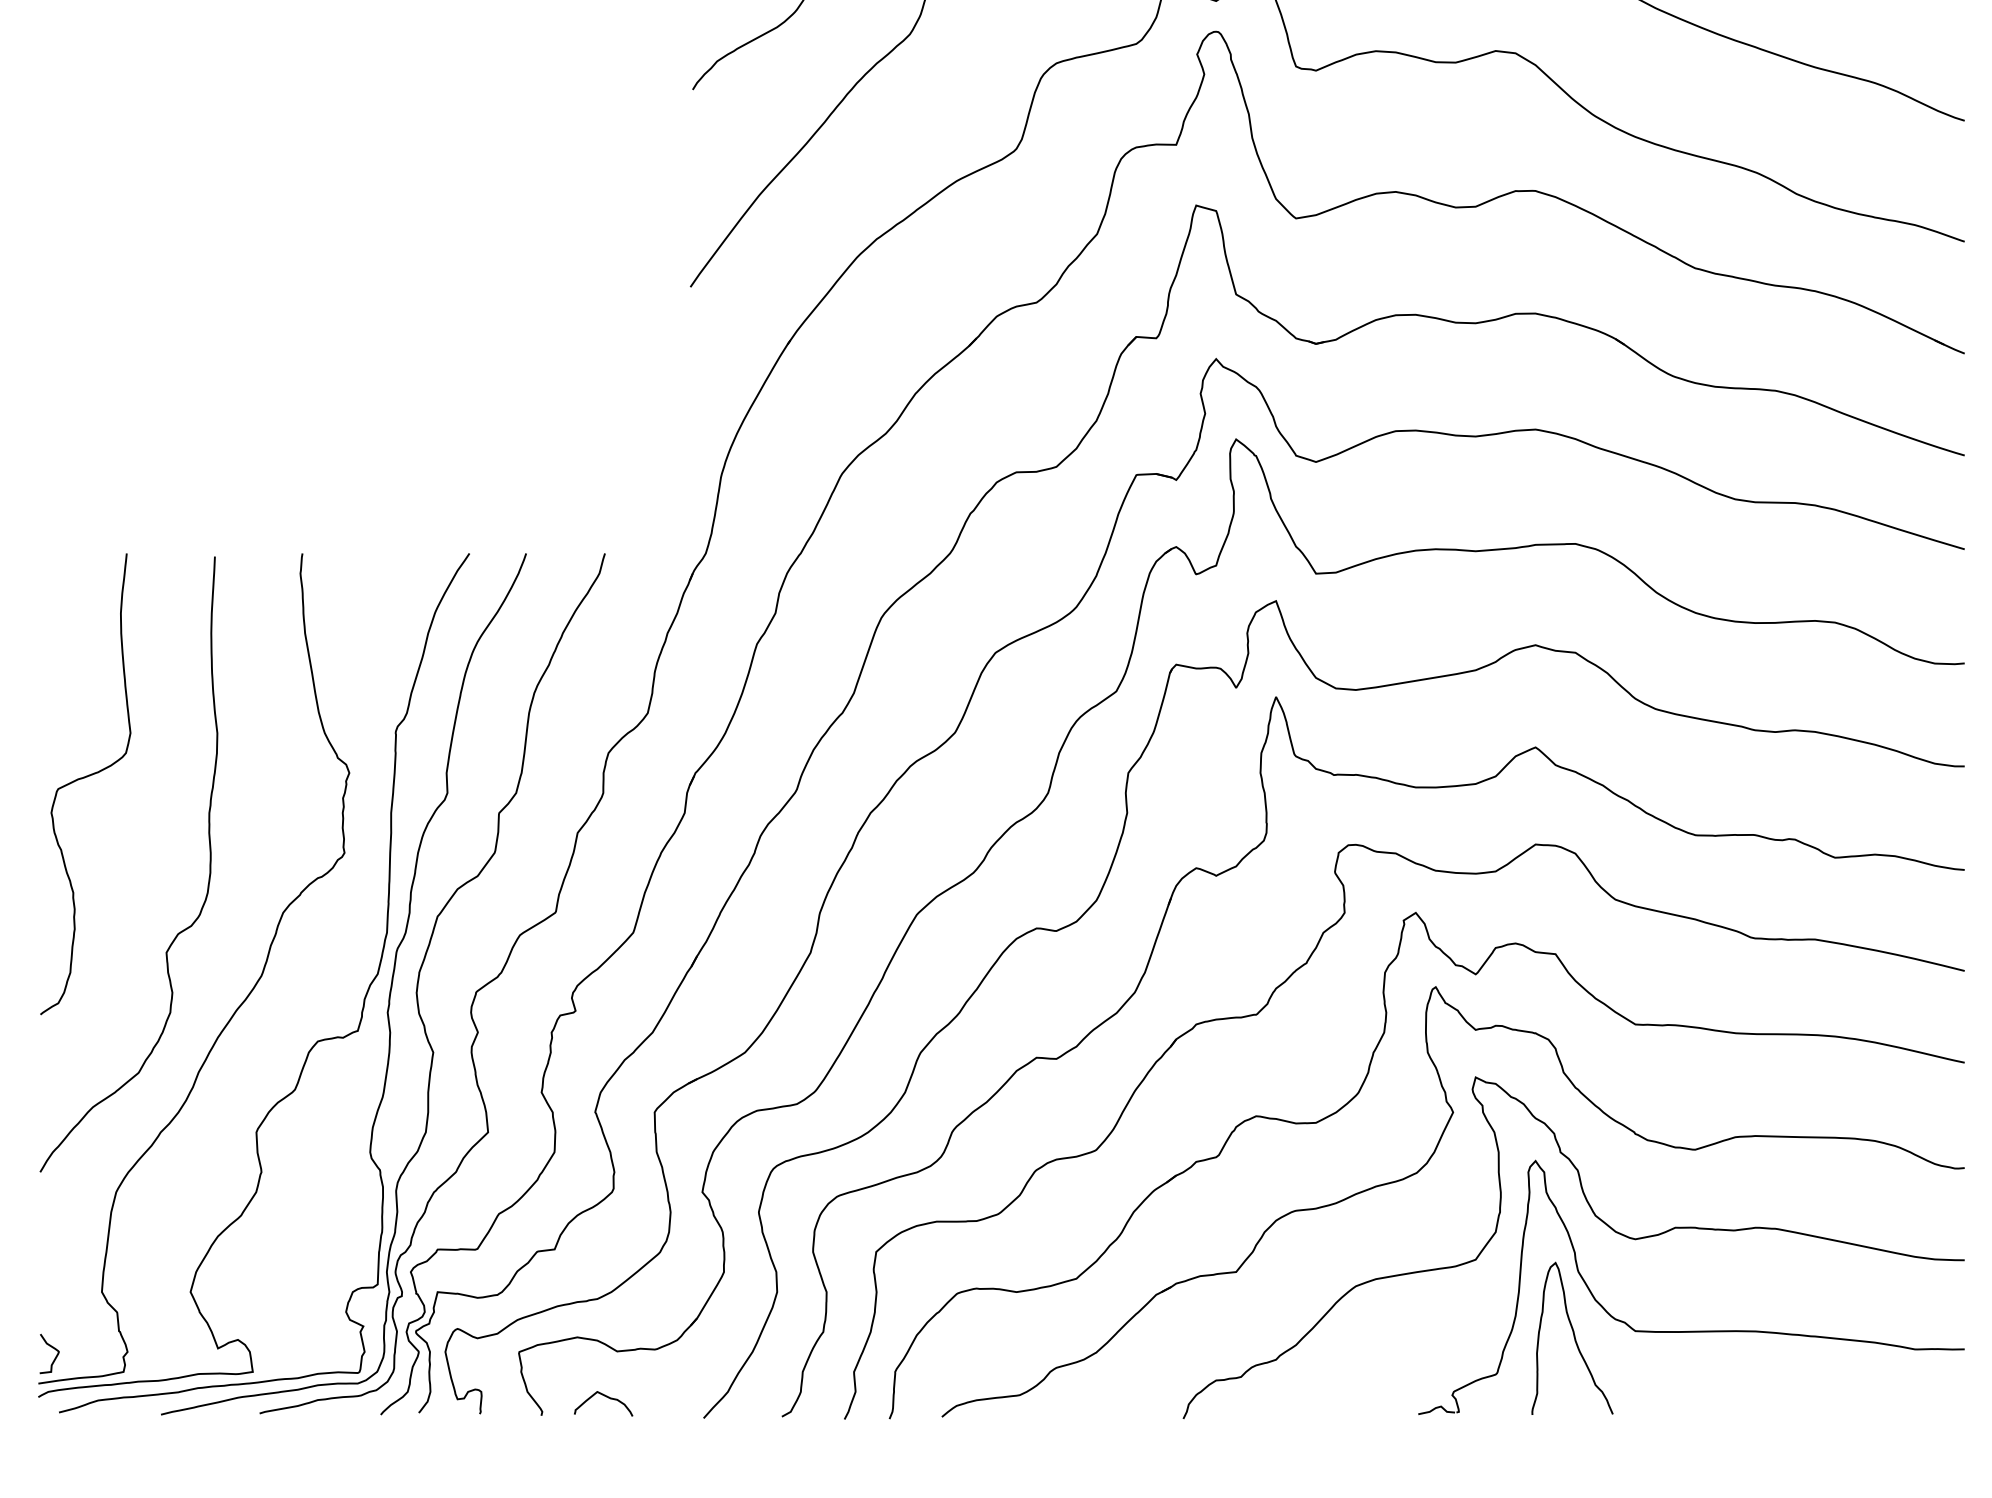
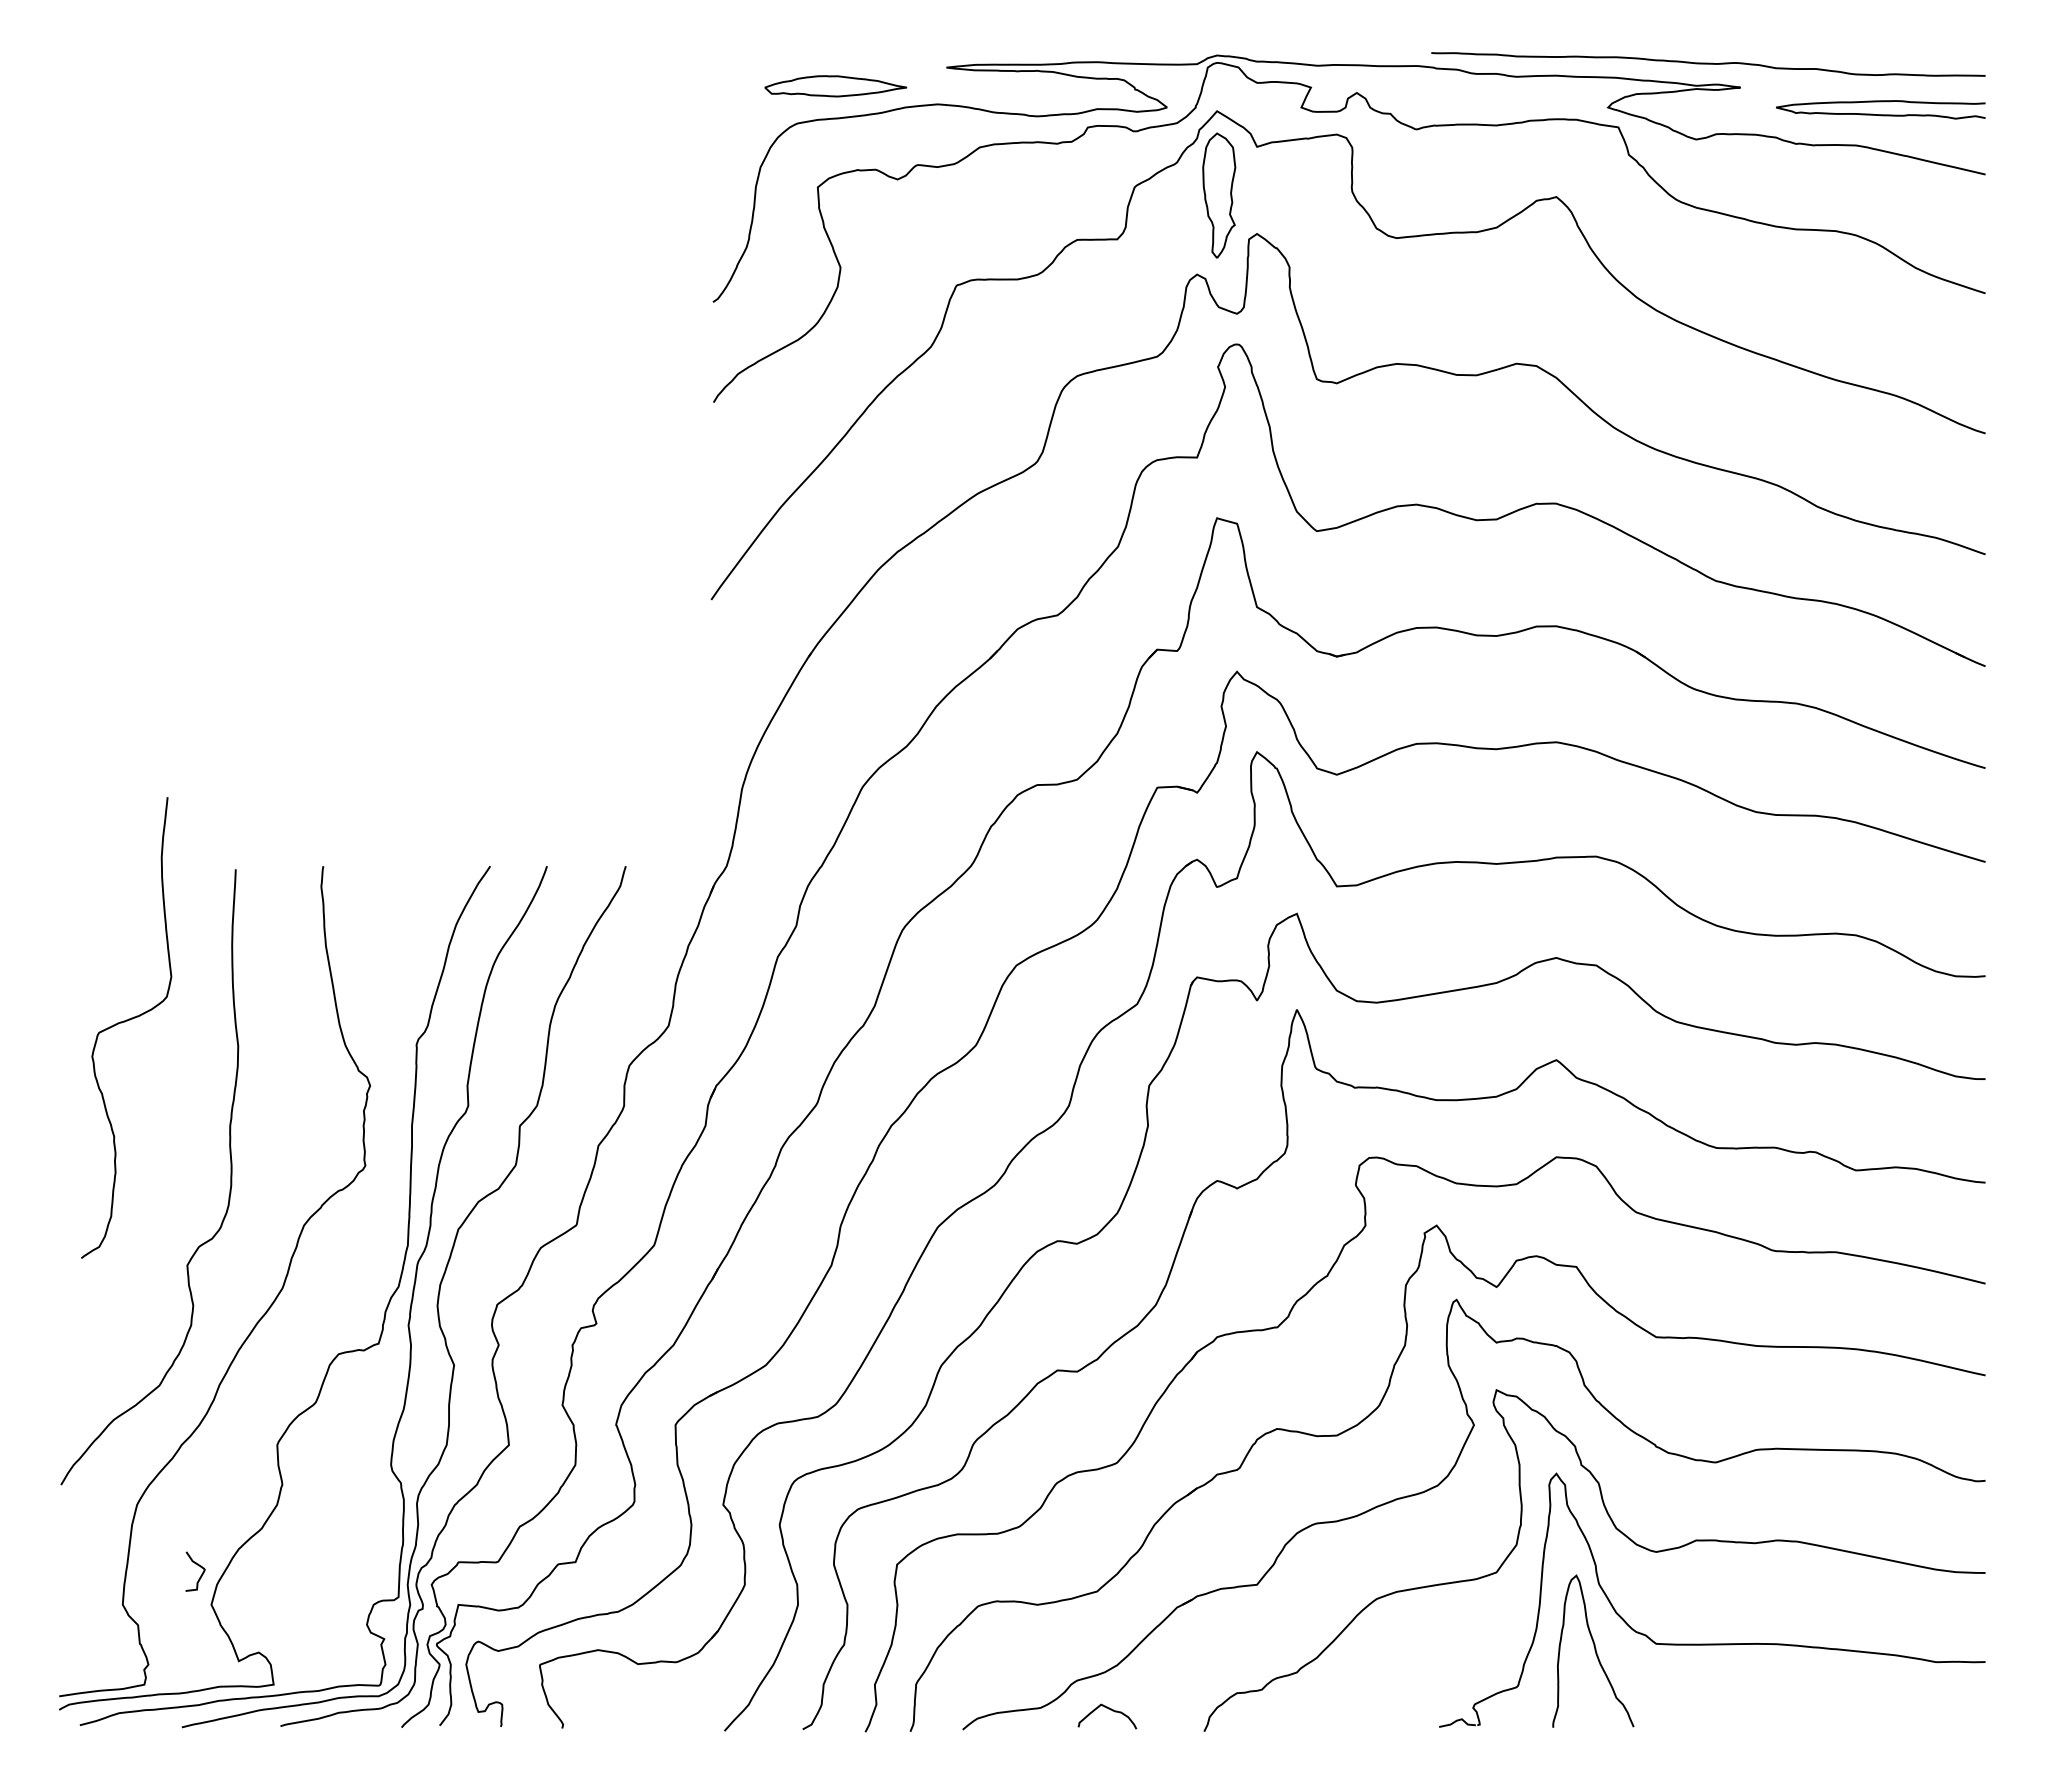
curve: (84, 778) -> (125, 1022), moved
curve: (52, 1348) -> (198, 1566), moved
curve: (606, 1397) -> (1110, 1710), moved

